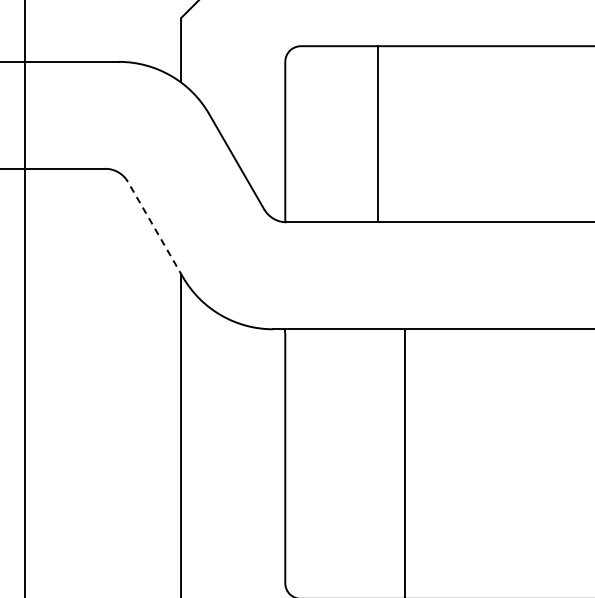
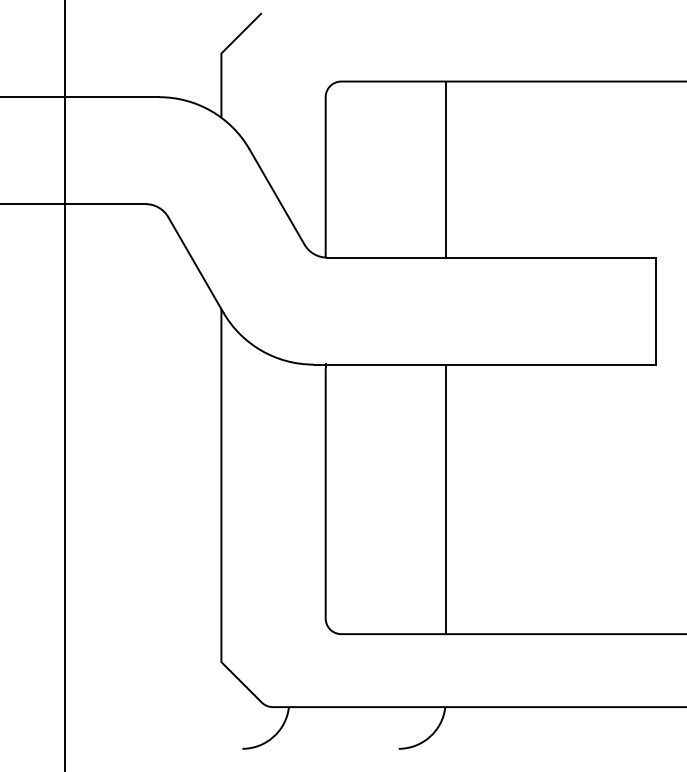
line: (378, 134) -> (445, 169), moved
line: (155, 229) -> (195, 264), dashed -> solid

